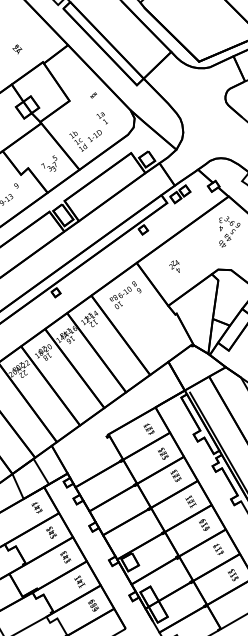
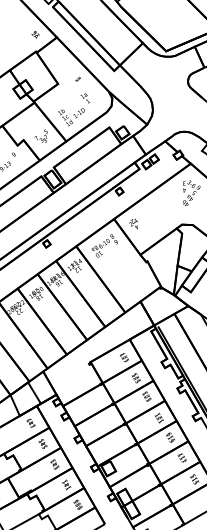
text: (17, 48) -> (35, 34), moved
text: (174, 265) -> (133, 223), moved

